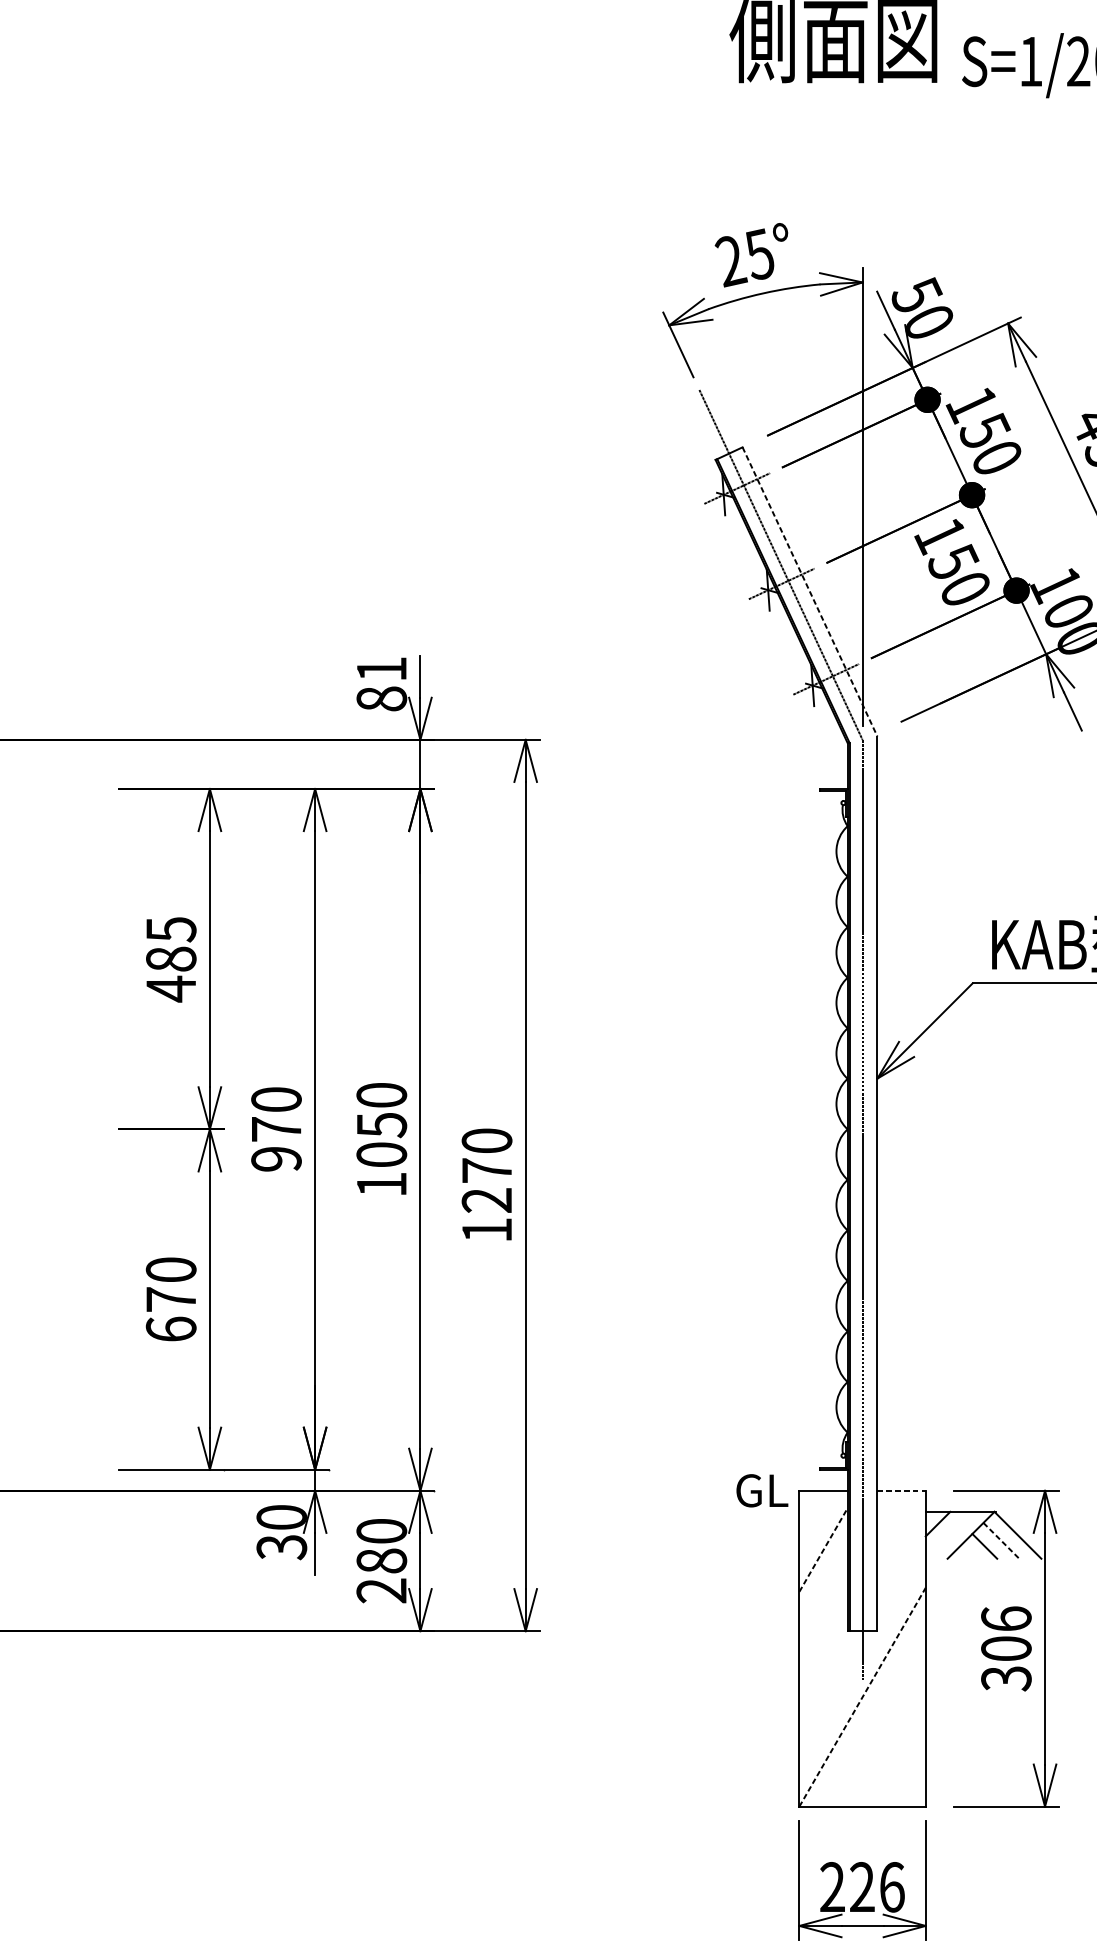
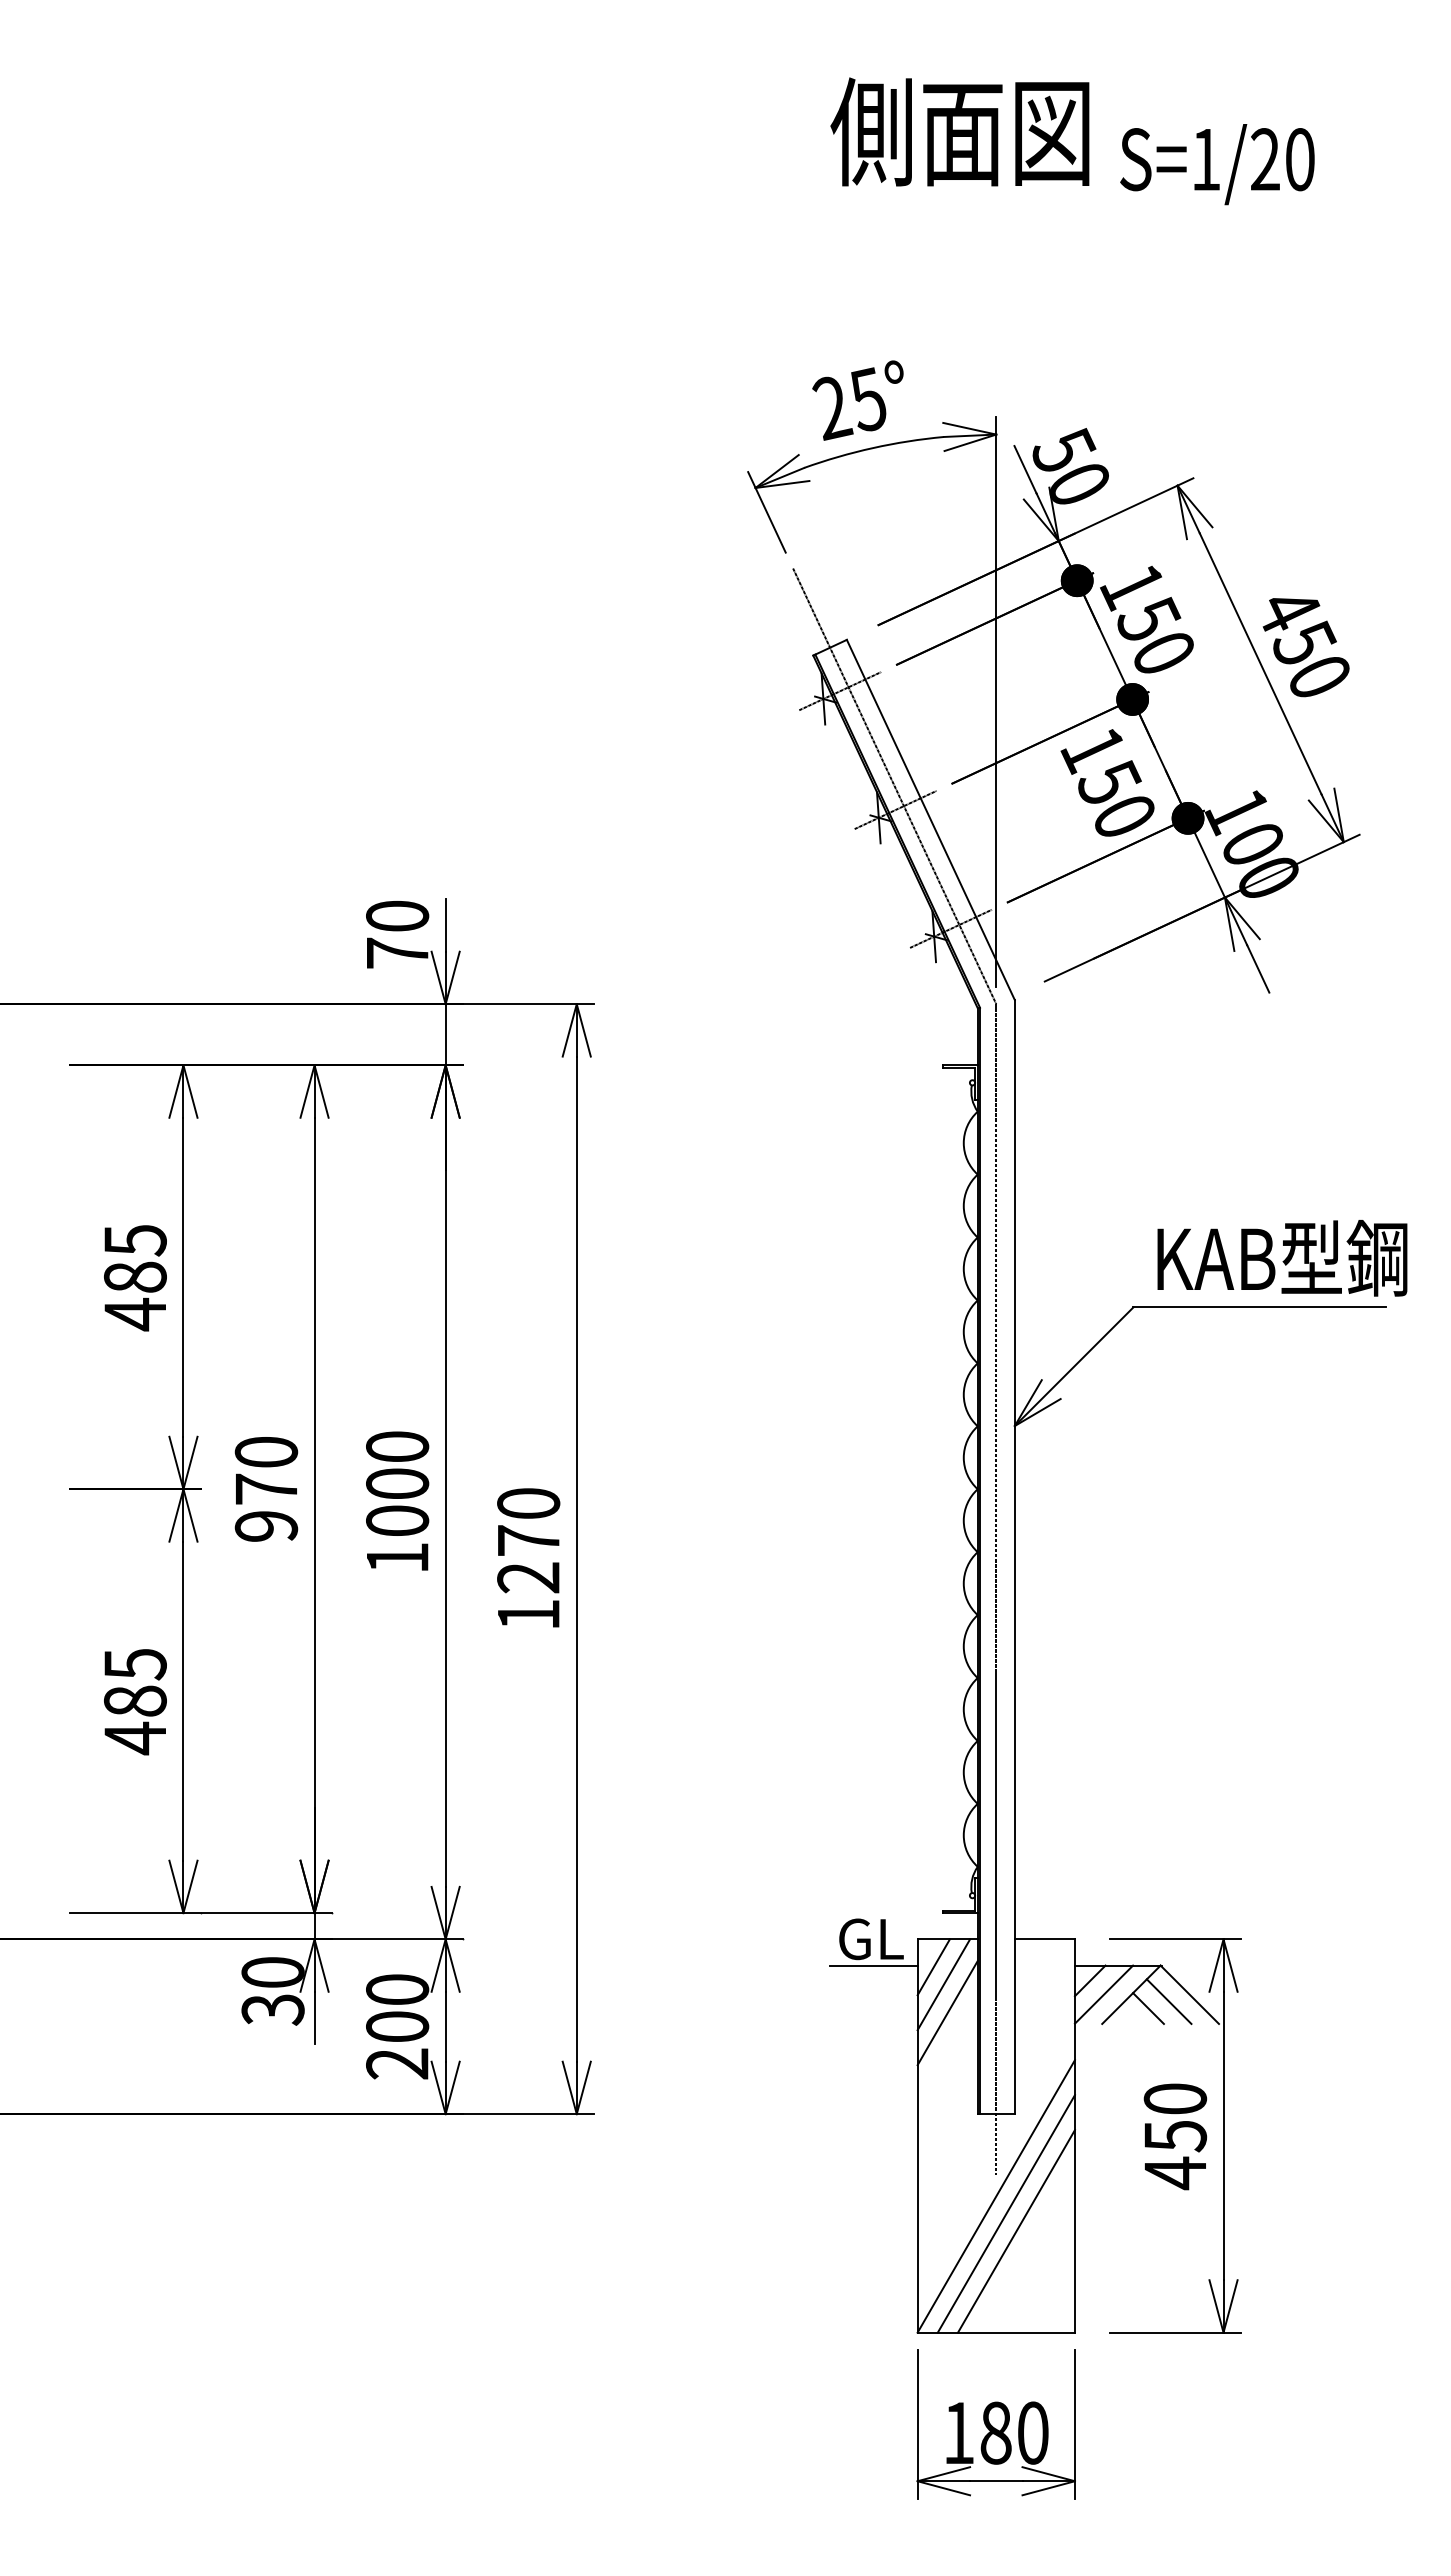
line: (809, 591) -> (930, 819), dashed -> solid
text: (381, 683) -> (397, 934), 81 -> 70
text: (381, 1125) -> (397, 1484), 1050 -> 1000
text: (170, 1299) -> (134, 1701), 670 -> 485
line: (902, 1490) -> (1045, 1939), dashed -> solid
line: (763, 1511) -> (873, 1965), added
line: (812, 1513) -> (933, 1967), added
line: (820, 1527) -> (943, 1984), added
line: (948, 1535) -> (1103, 1994), added
line: (1001, 1540) -> (1169, 2001), dashed -> solid
line: (823, 1549) -> (947, 2012), dashed -> solid
text: (381, 1560) -> (397, 2026), 280 -> 200
text: (1006, 1649) -> (1175, 2136), 306 -> 450
line: (862, 1696) -> (996, 2195), dashed -> solid
line: (869, 1710) -> (1005, 2213), added
line: (878, 1725) -> (1016, 2231), added
text: (861, 1886) -> (995, 2432), 226 -> 180

